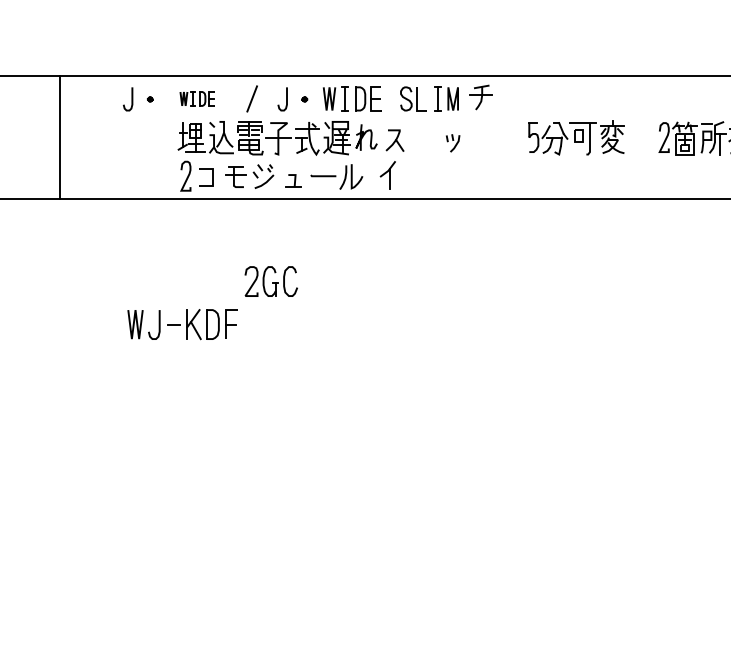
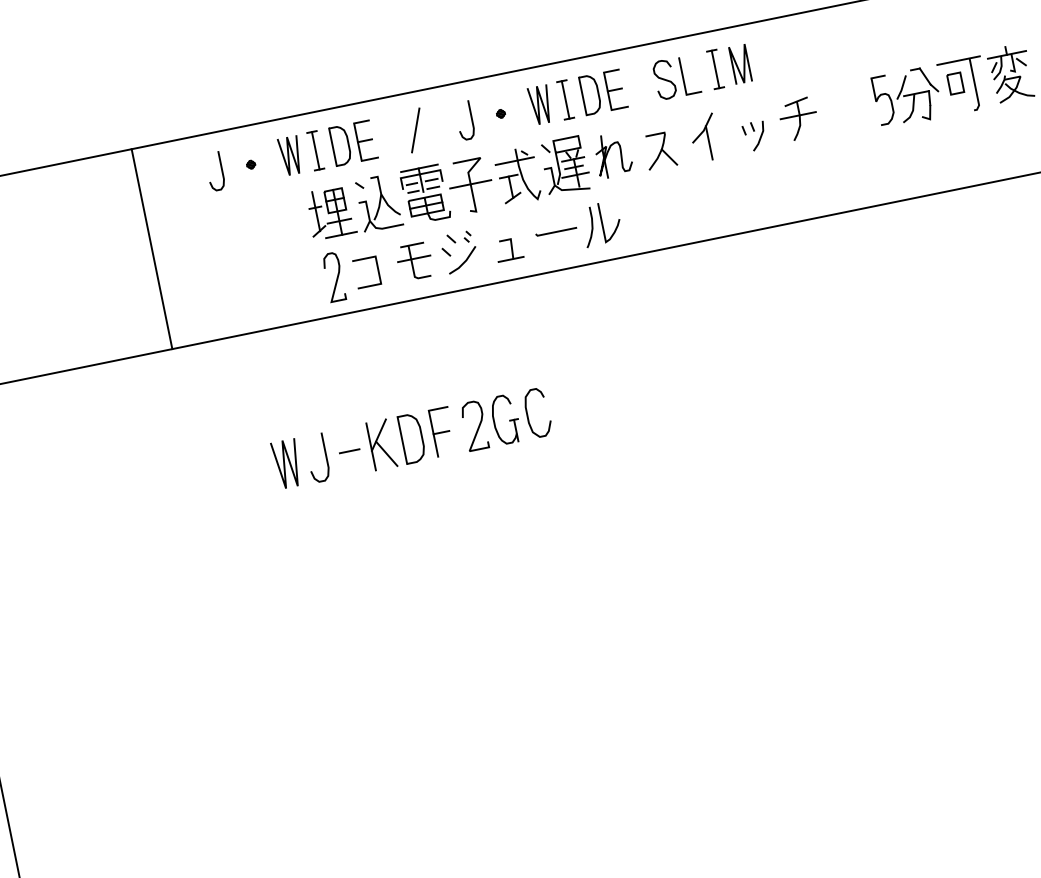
part: (480, 97) -> (797, 119), moved
part: (197, 98) -> (327, 147), size x1.67
line: (60, 137) -> (152, 248), moved
part: (387, 175) -> (703, 138), moved
part: (182, 324) -> (363, 448), moved

